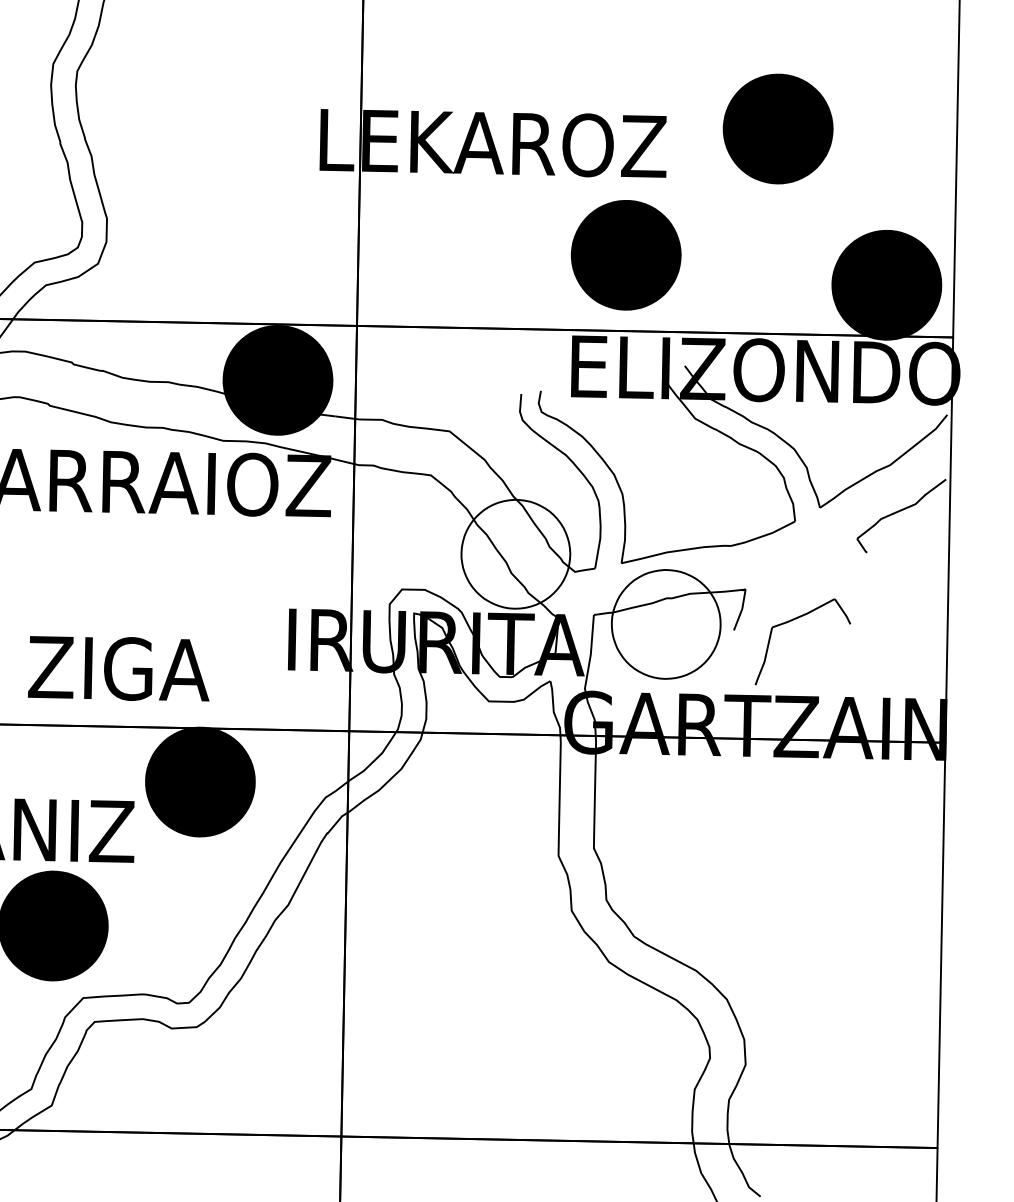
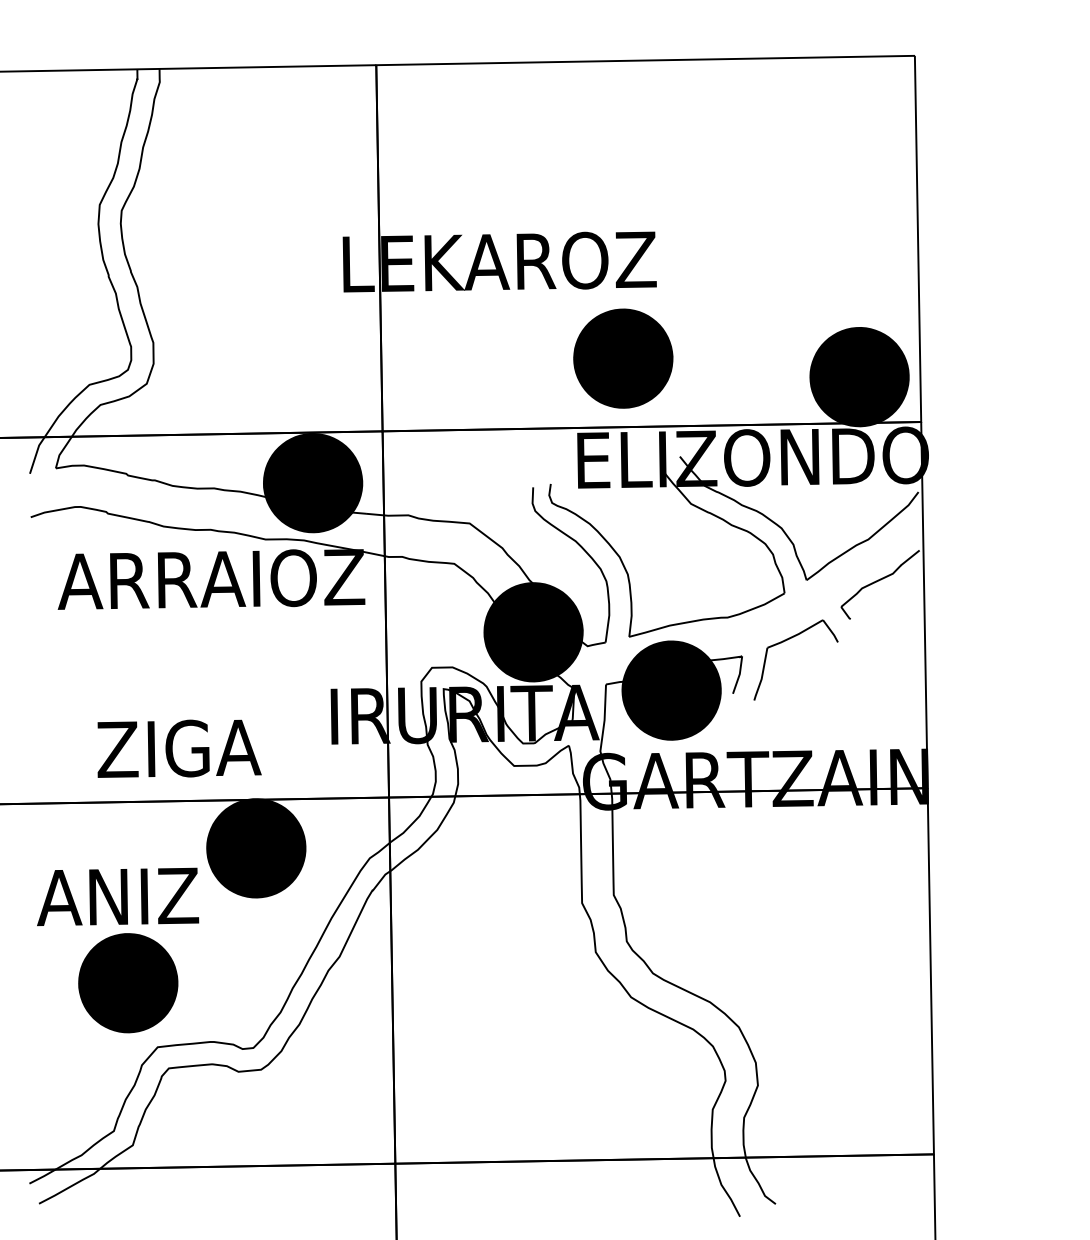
part: (778, 128) -> (756, 239), removed
fill: (515, 554) -> (533, 632), added
part: (792, 621) -> (785, 641), moved
fill: (666, 624) -> (671, 690), added

